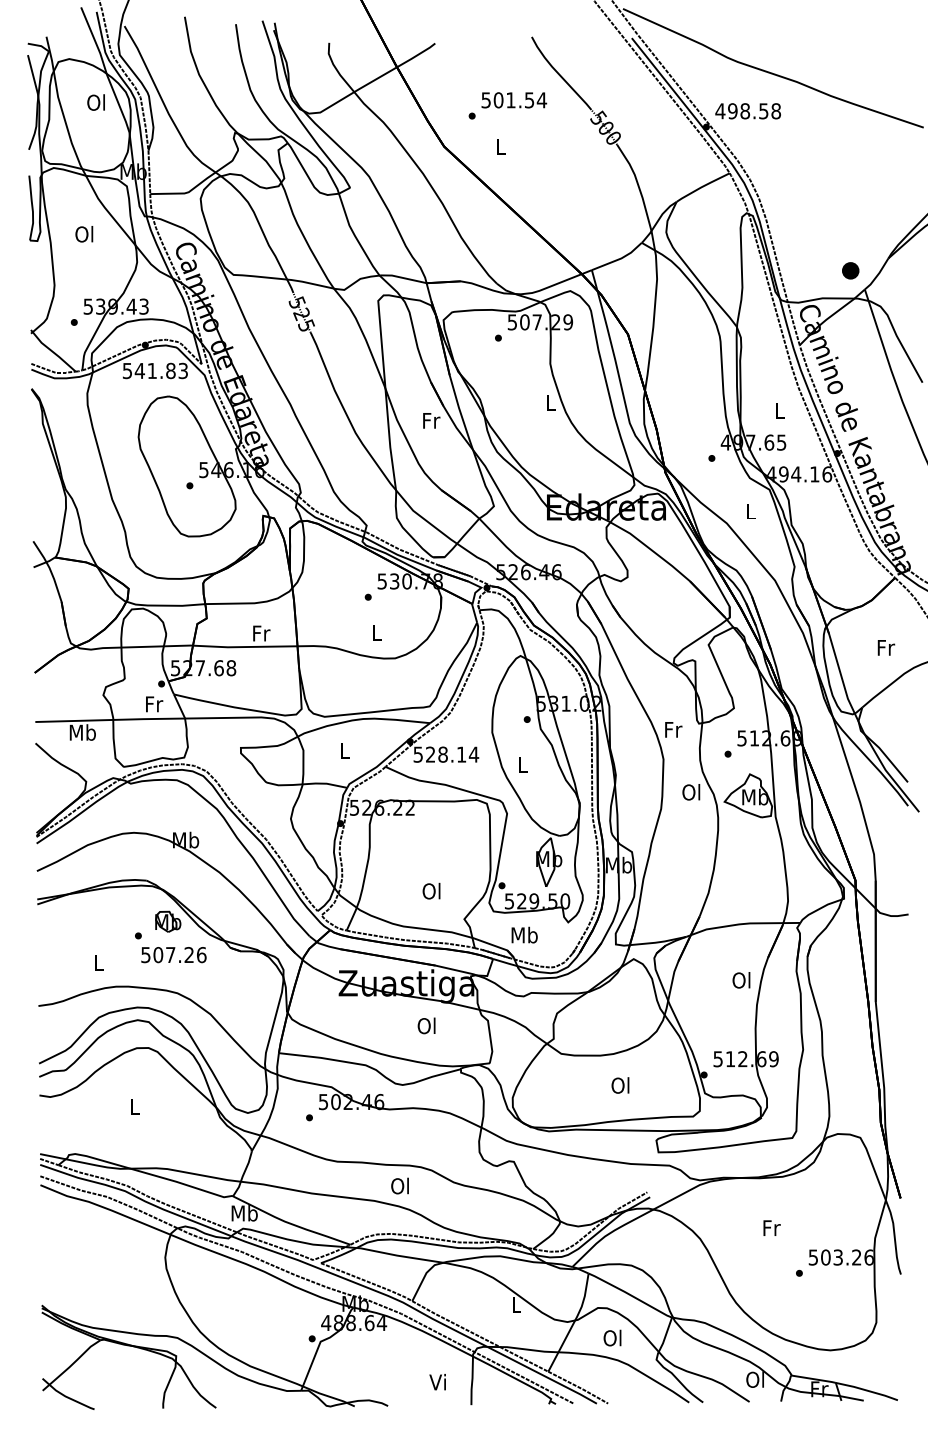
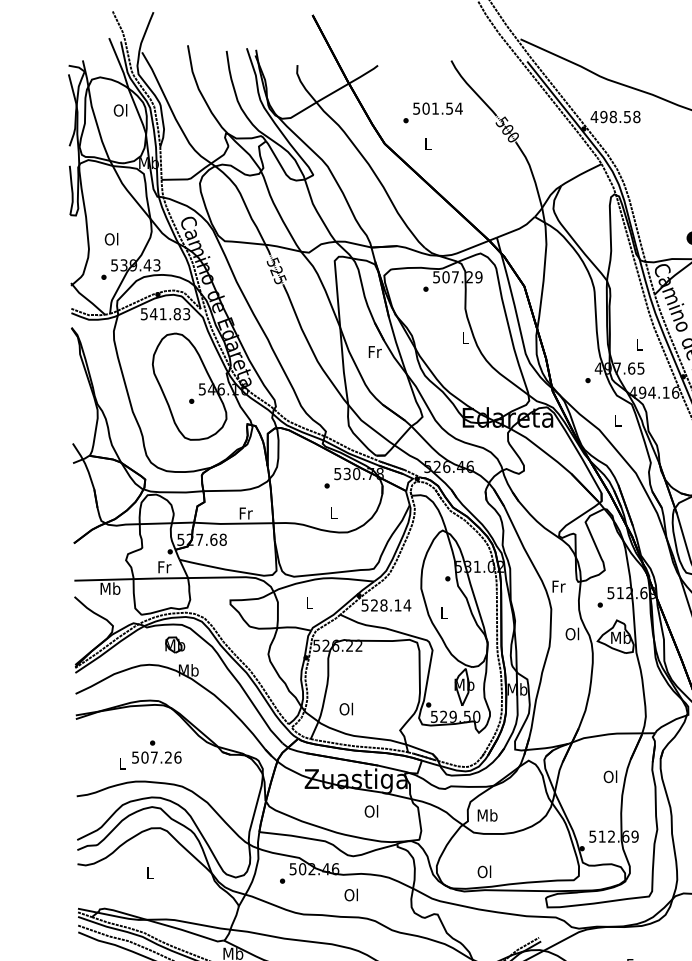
text: (84, 234) -> (111, 239), moved
text: (431, 890) -> (346, 708), moved
part: (168, 921) -> (175, 644), moved
text: (524, 934) -> (487, 814), moved
text: (173, 955) -> (156, 757), moved
text: (620, 1085) -> (484, 871), moved
text: (399, 1185) -> (350, 894), moved

